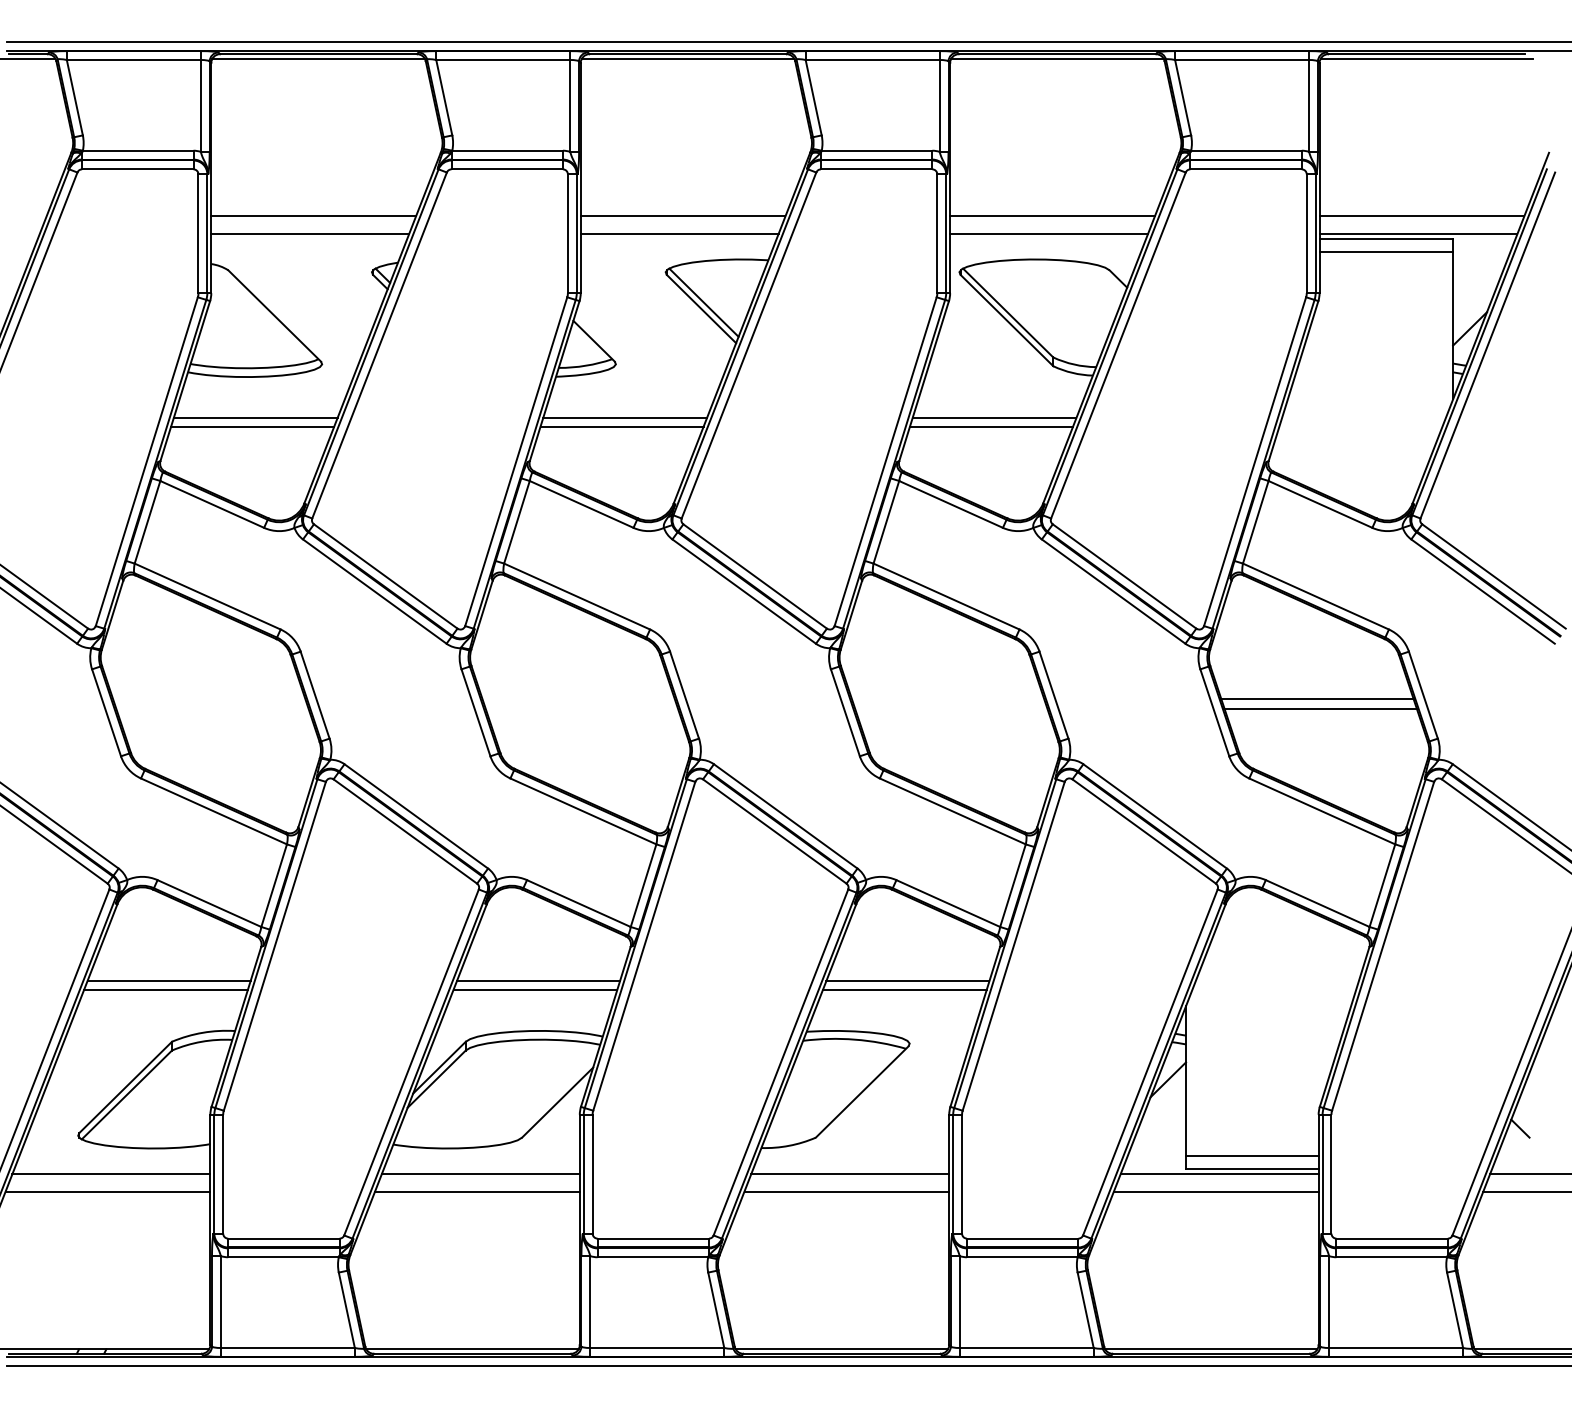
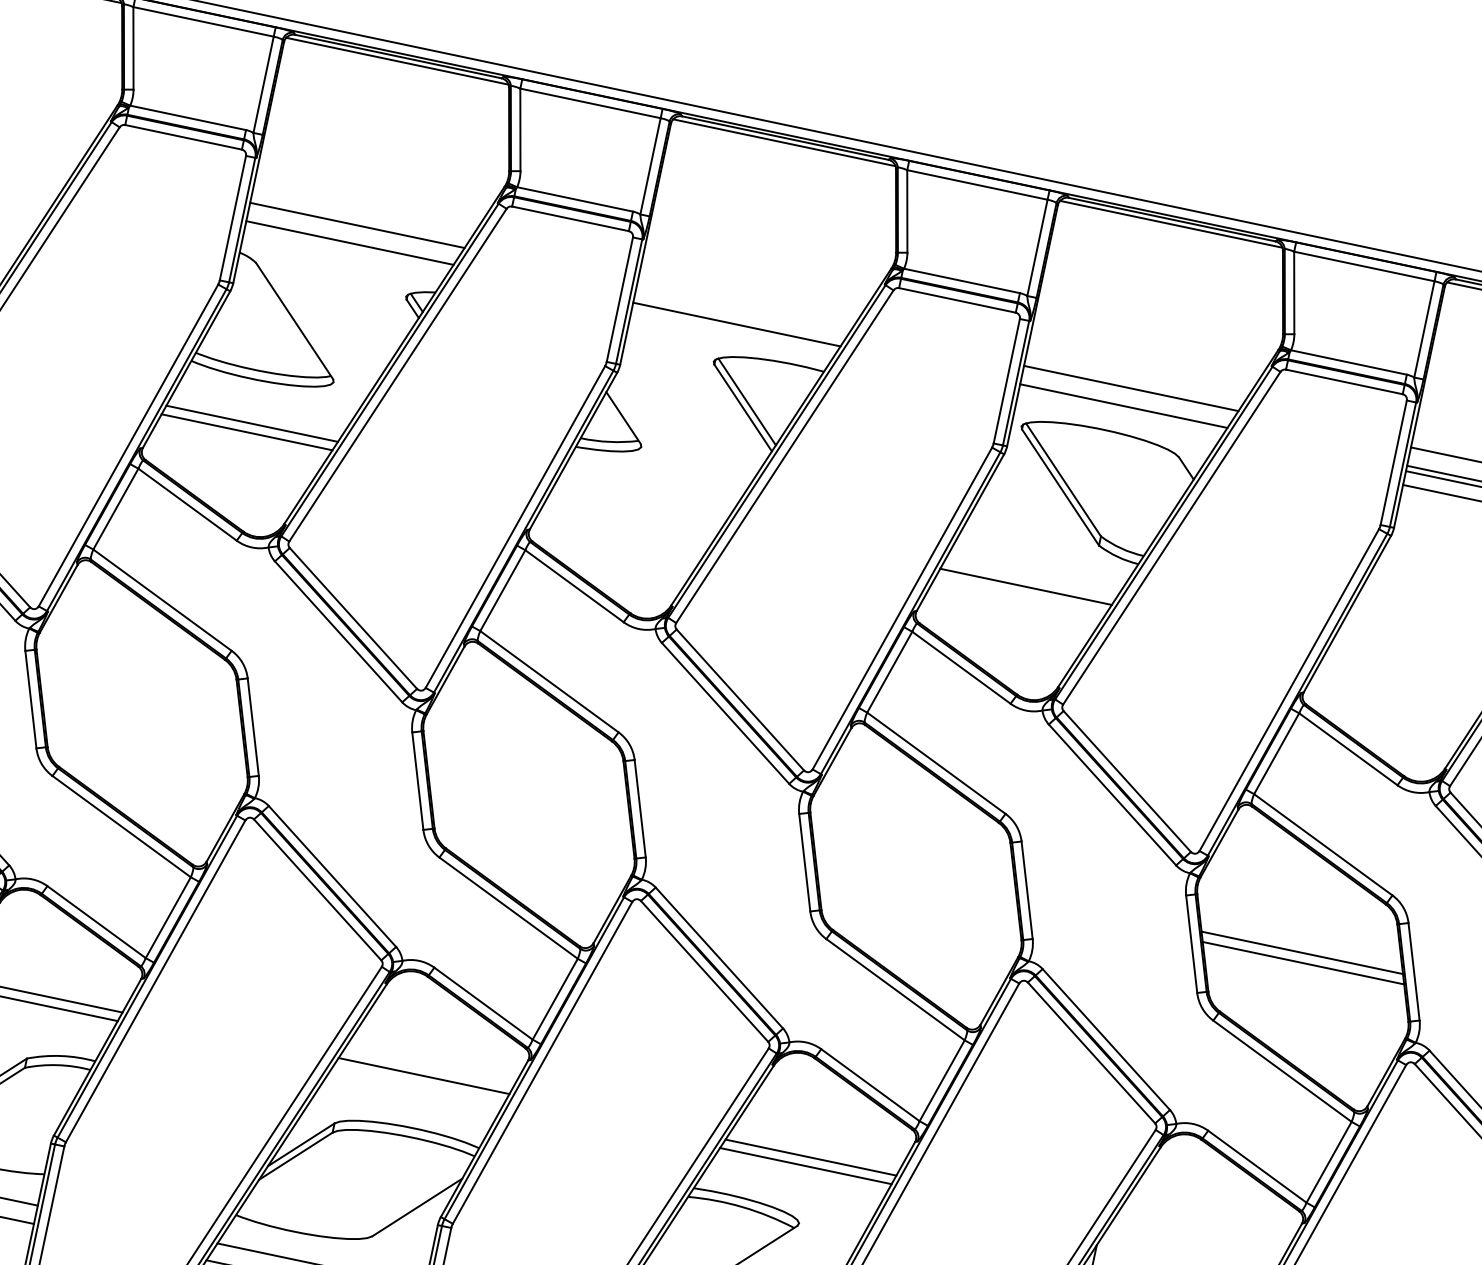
line: (682, 216) -> (743, 306), removed
line: (625, 418) -> (639, 505), removed
line: (621, 426) -> (633, 513), removed
line: (991, 426) -> (1020, 595), removed
line: (535, 989) -> (419, 1084), removed

